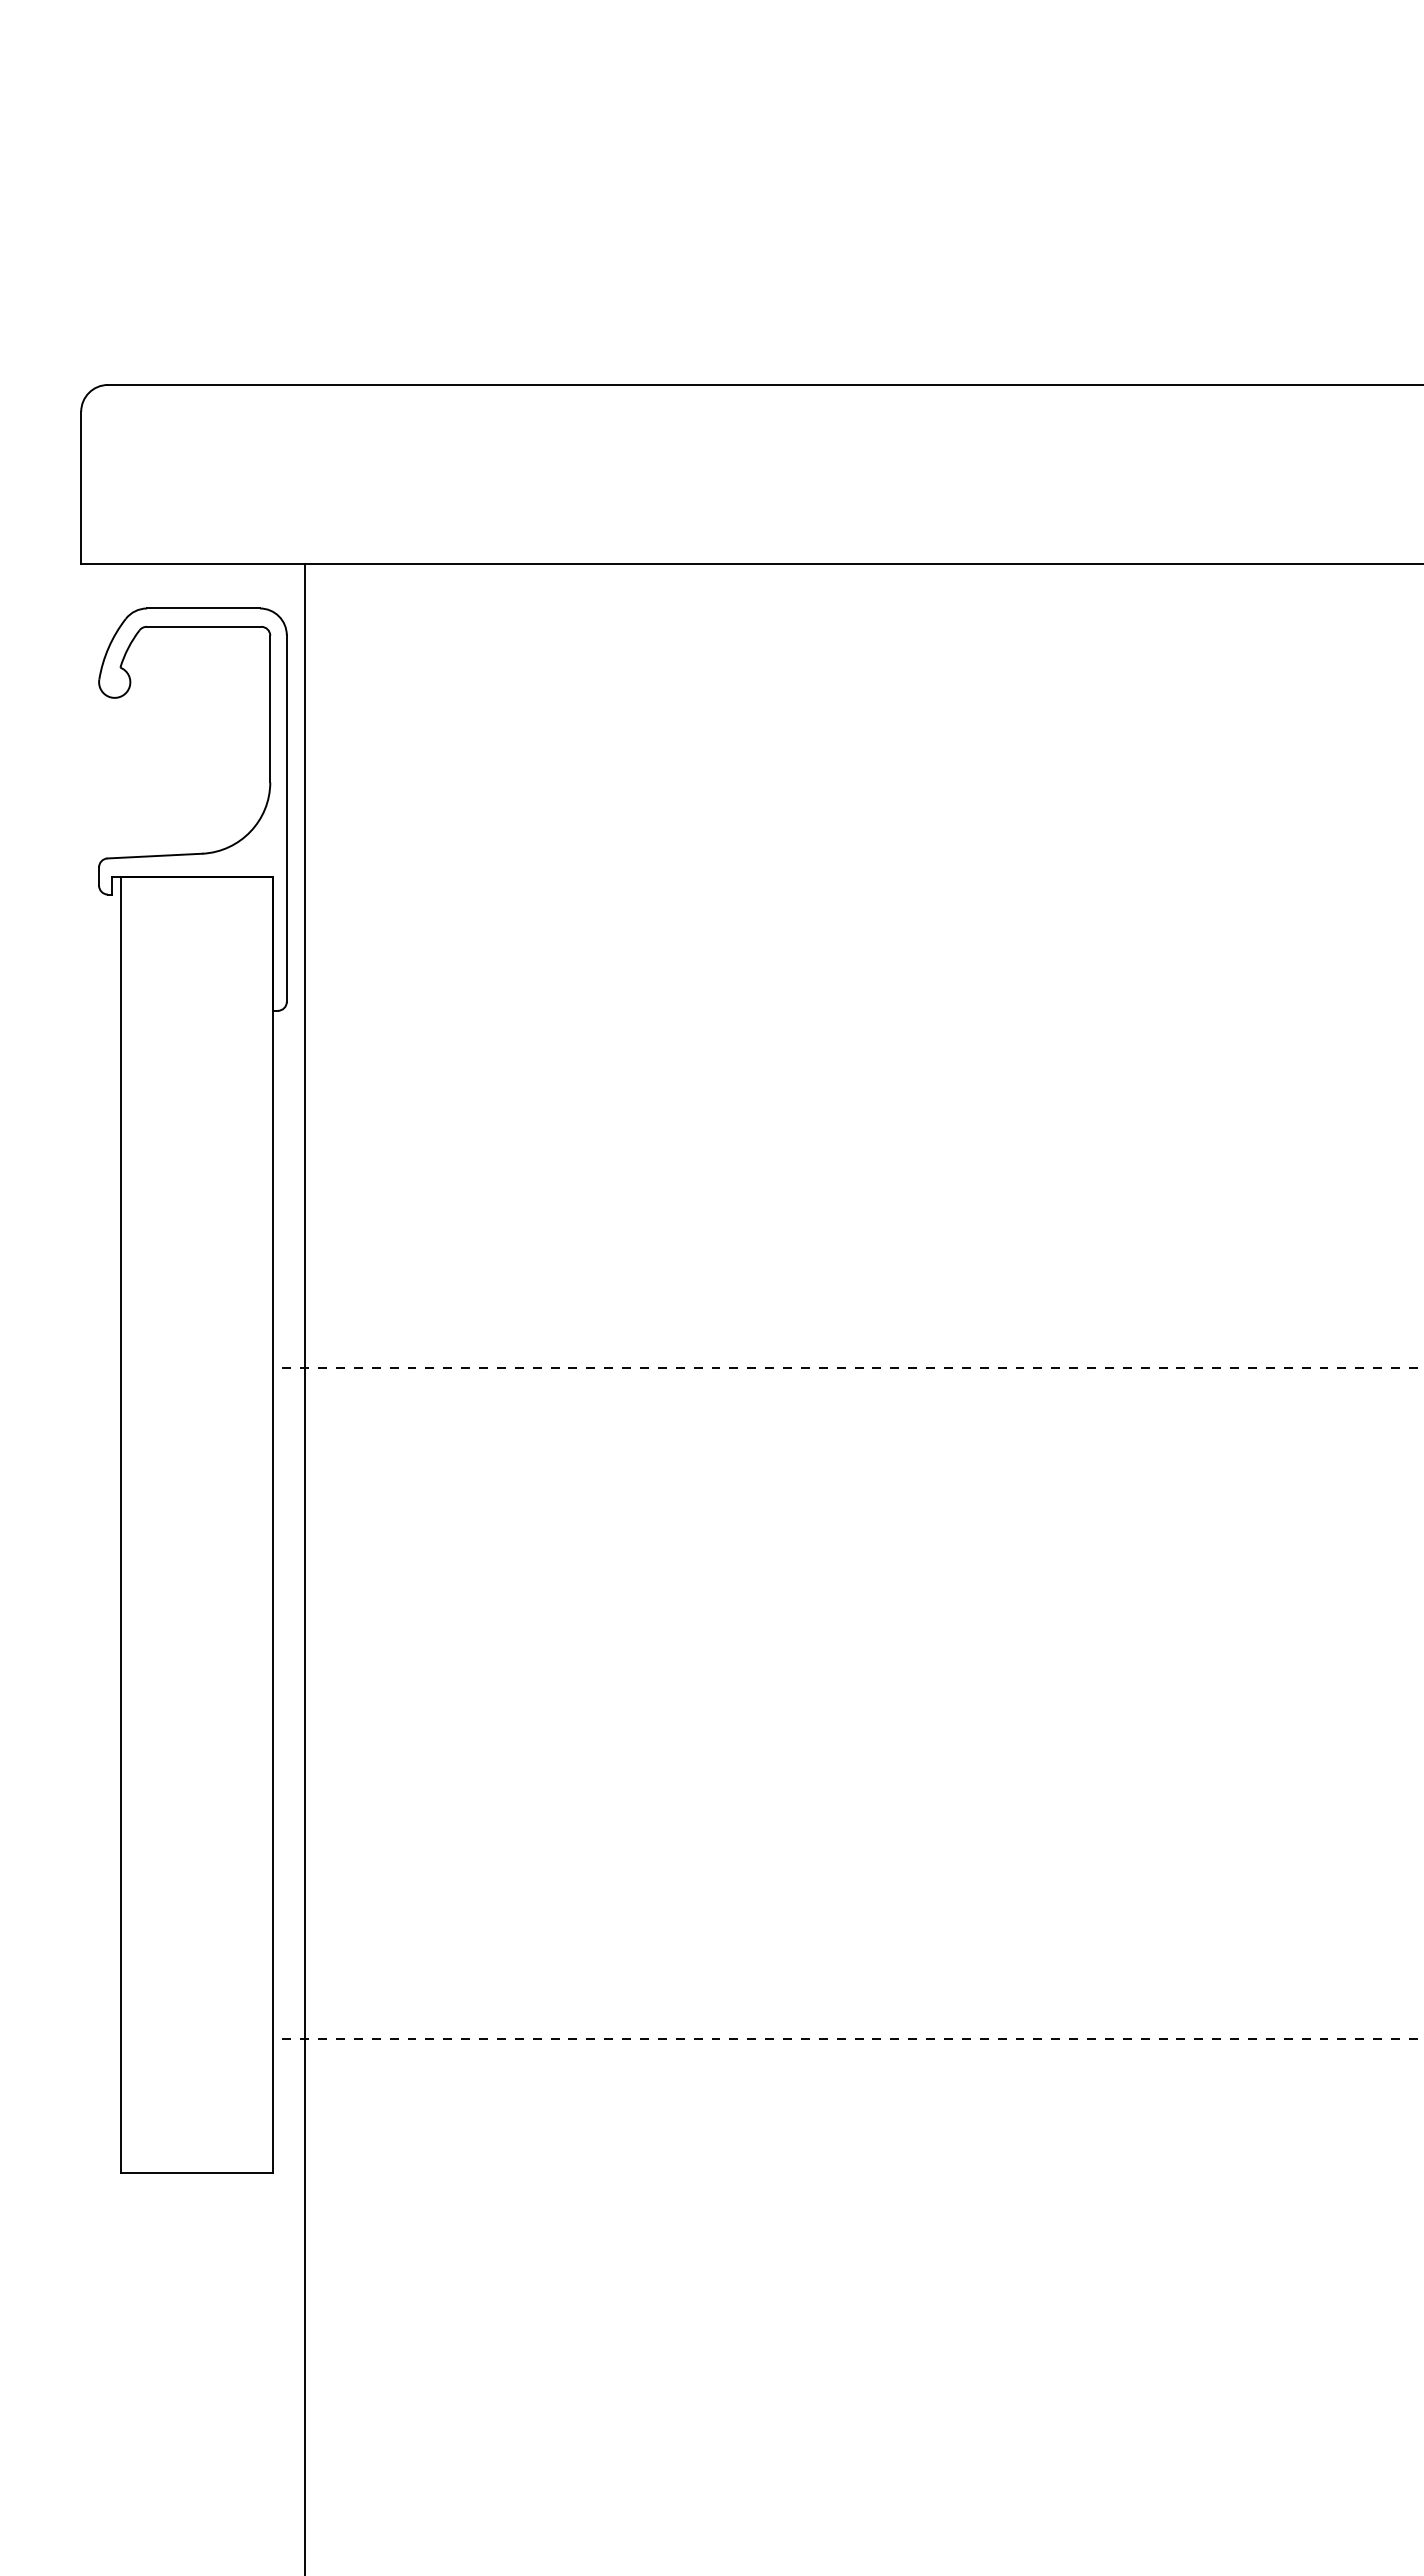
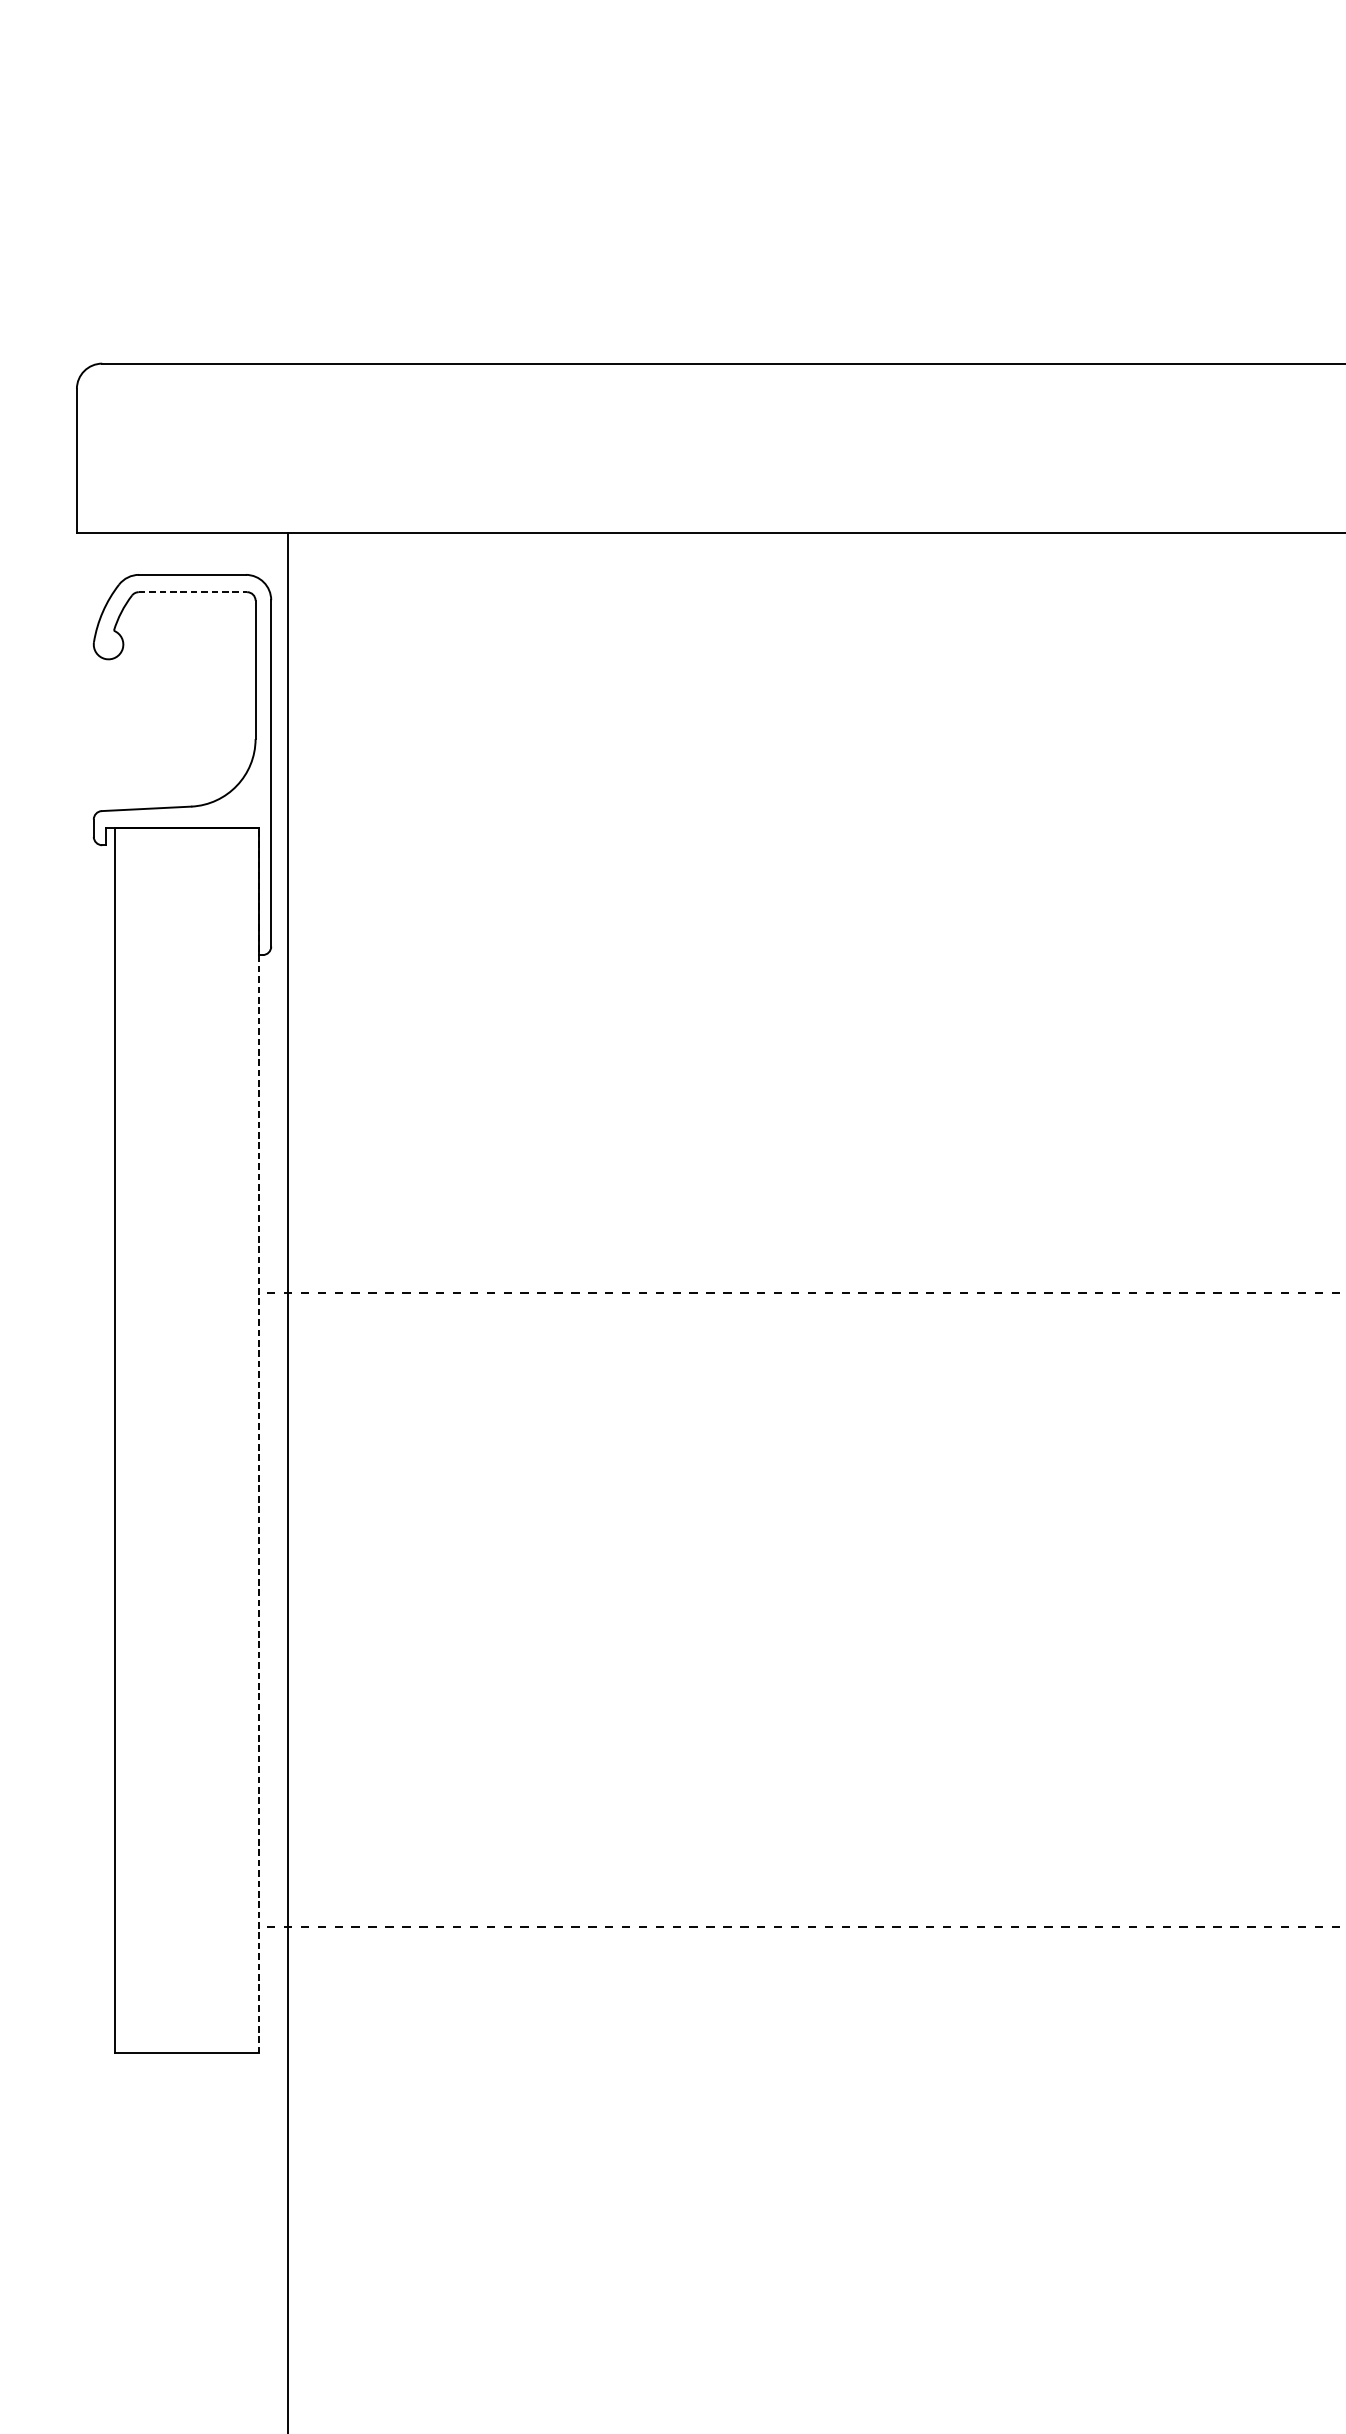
line: (204, 626) -> (193, 591), solid -> dashed
line: (273, 1524) -> (258, 1440), solid -> dashed

